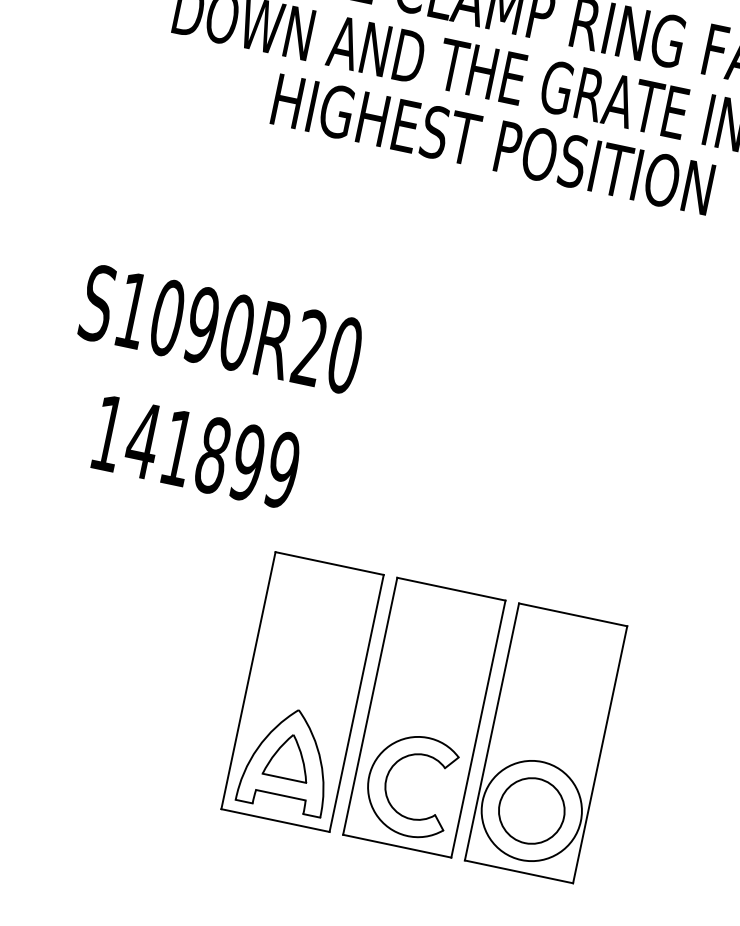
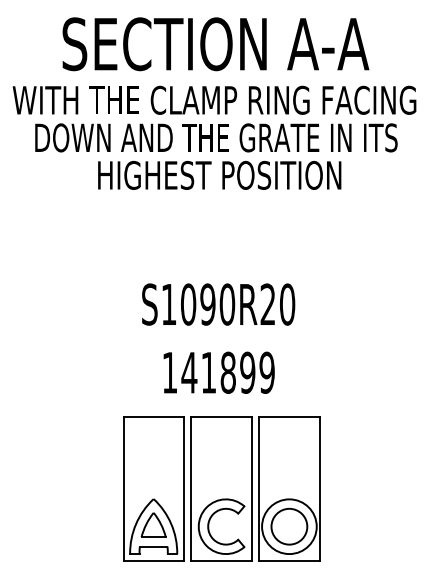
text: (208, 390) -> (218, 338), moved
part: (424, 716) -> (221, 488), moved

